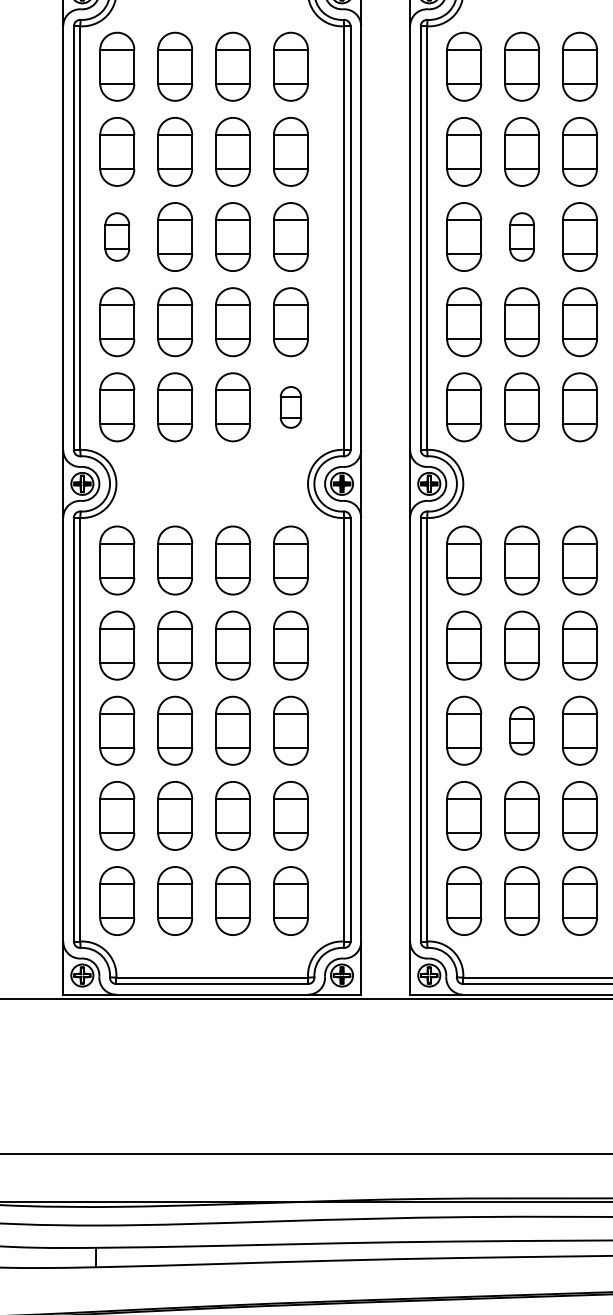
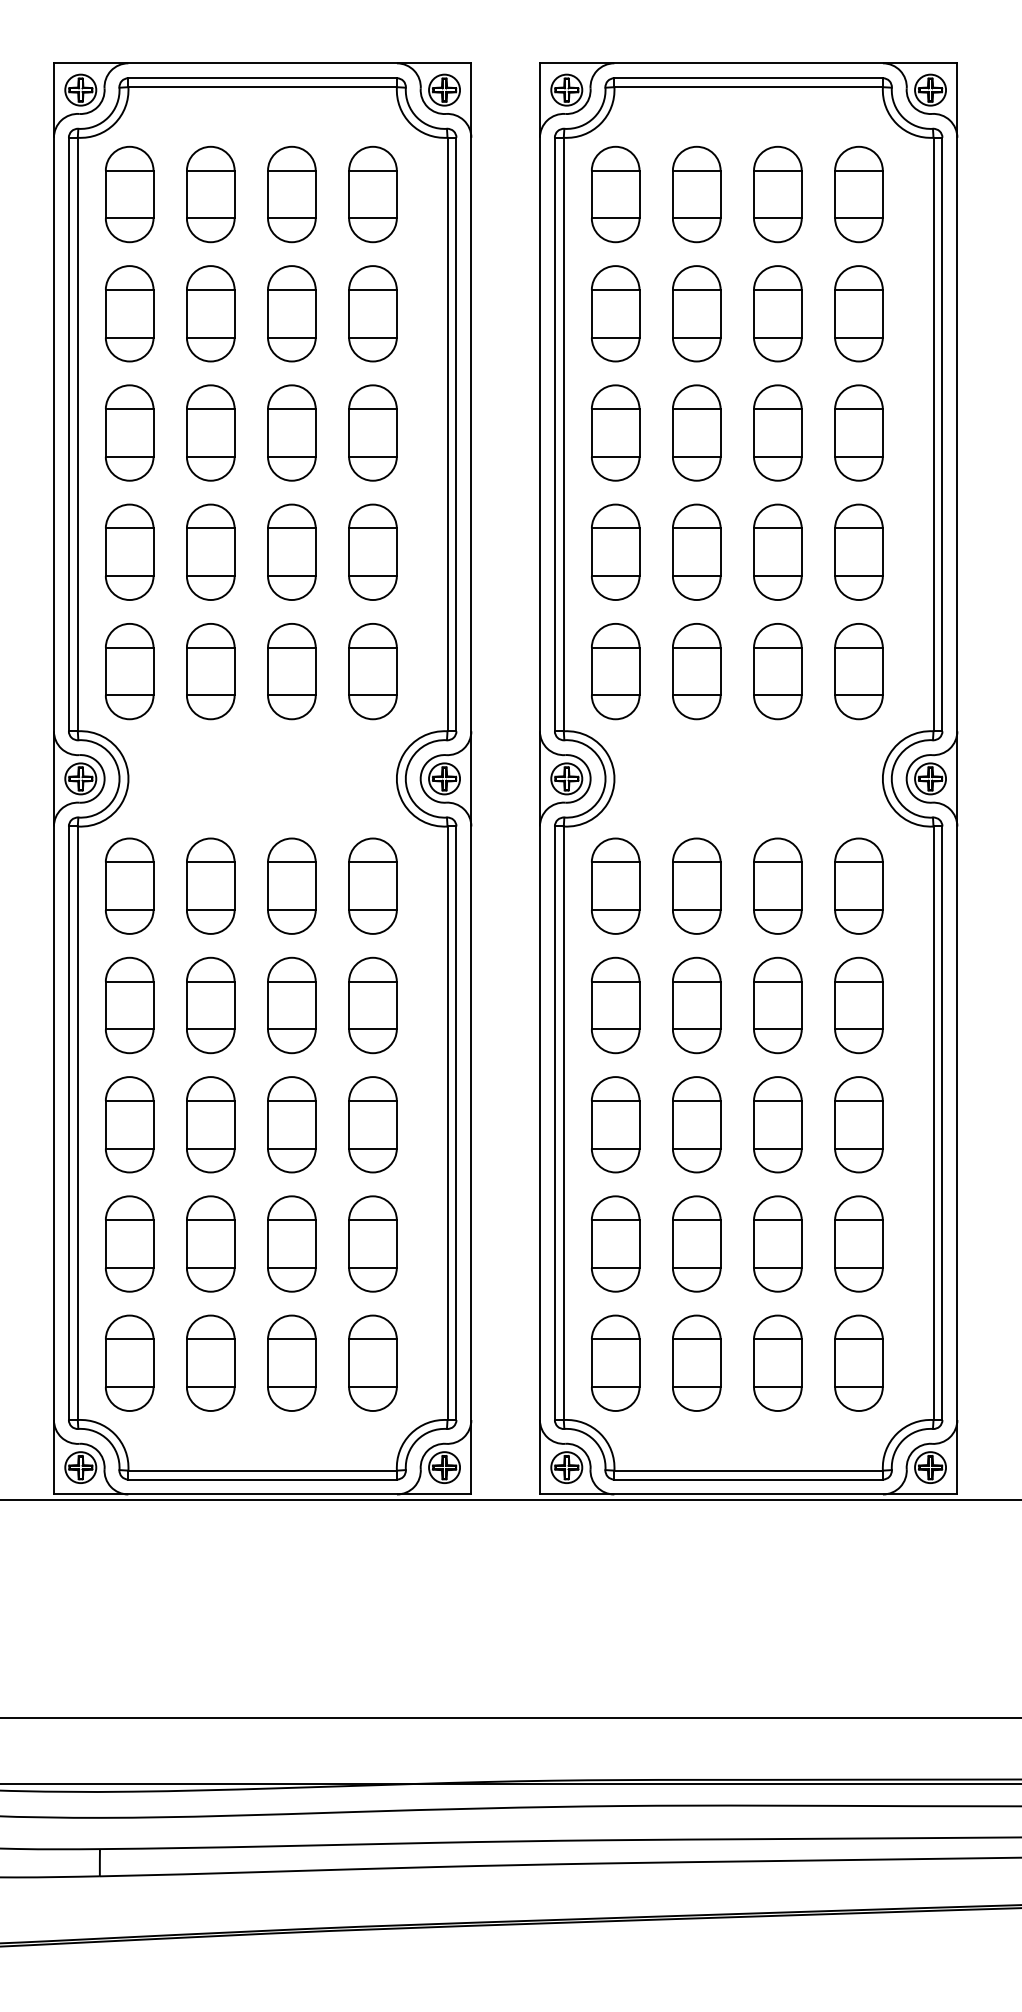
part: (117, 236) -> (129, 432), size x1.43
part: (521, 236) -> (696, 432), size x1.43
part: (290, 407) -> (372, 671), size x1.67
part: (521, 730) -> (696, 1124), size x1.43

